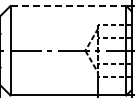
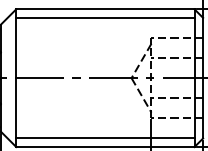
line: (68, 5) -> (105, 8), dashed -> solid
line: (68, 11) -> (105, 17), added
line: (68, 89) -> (105, 137), added

